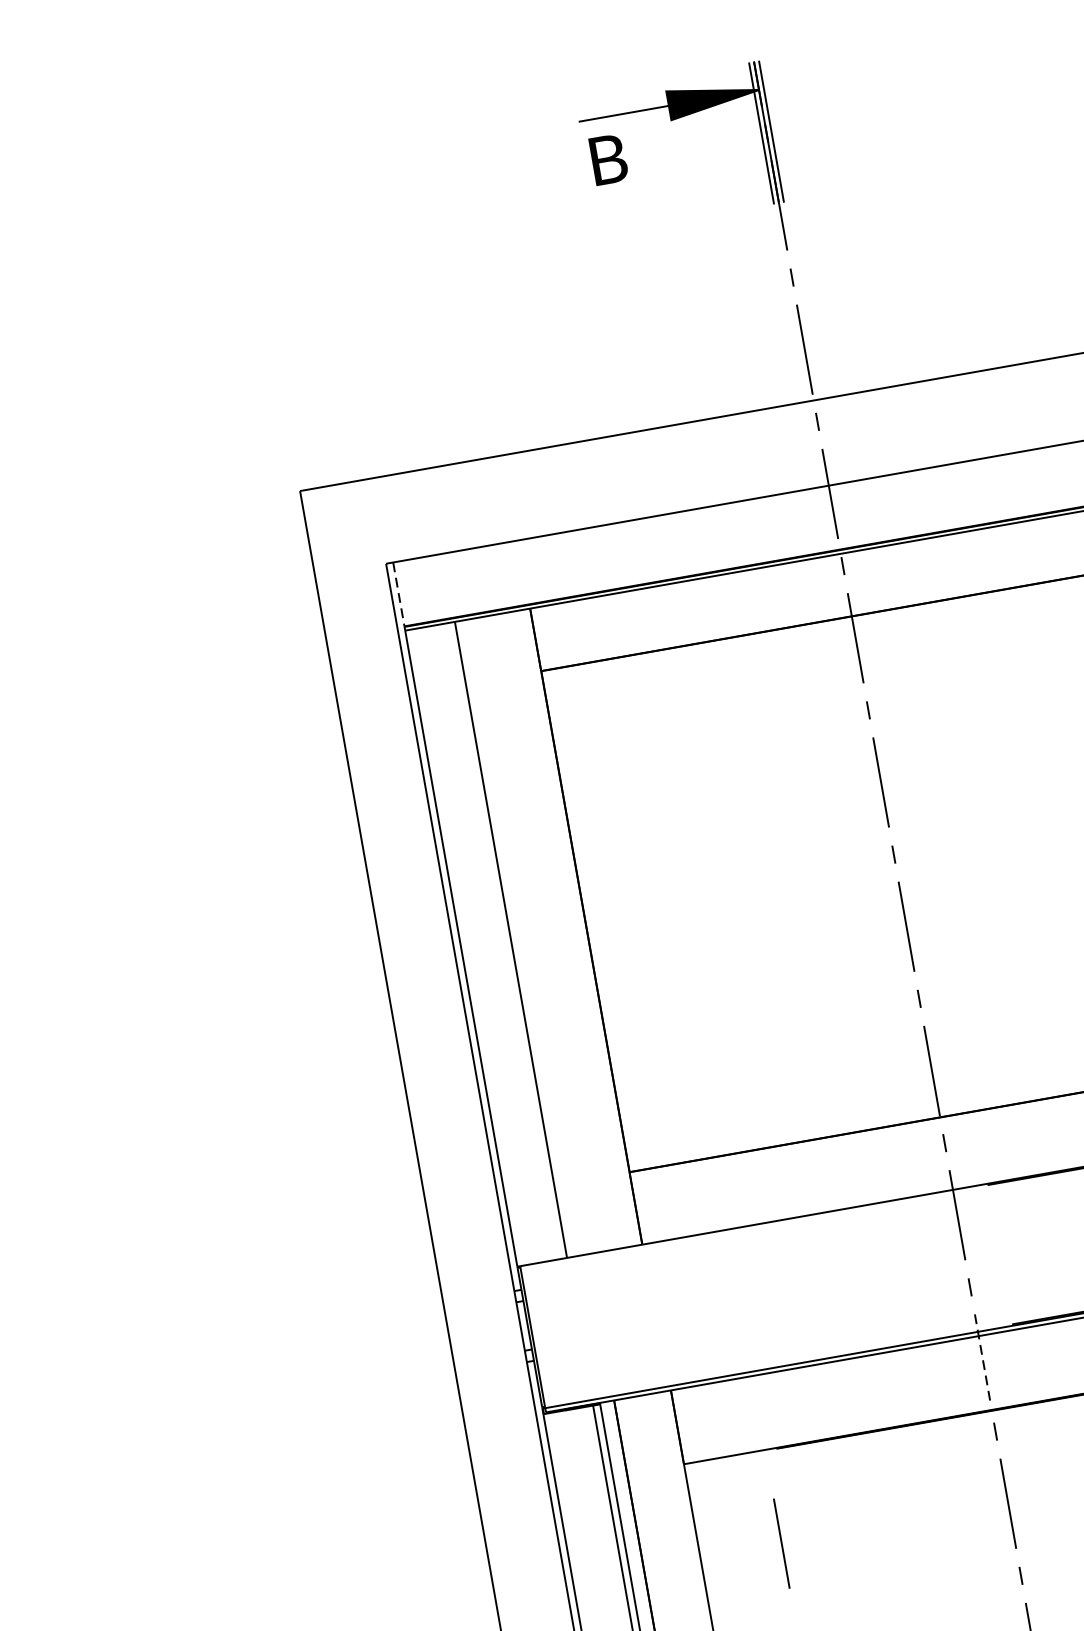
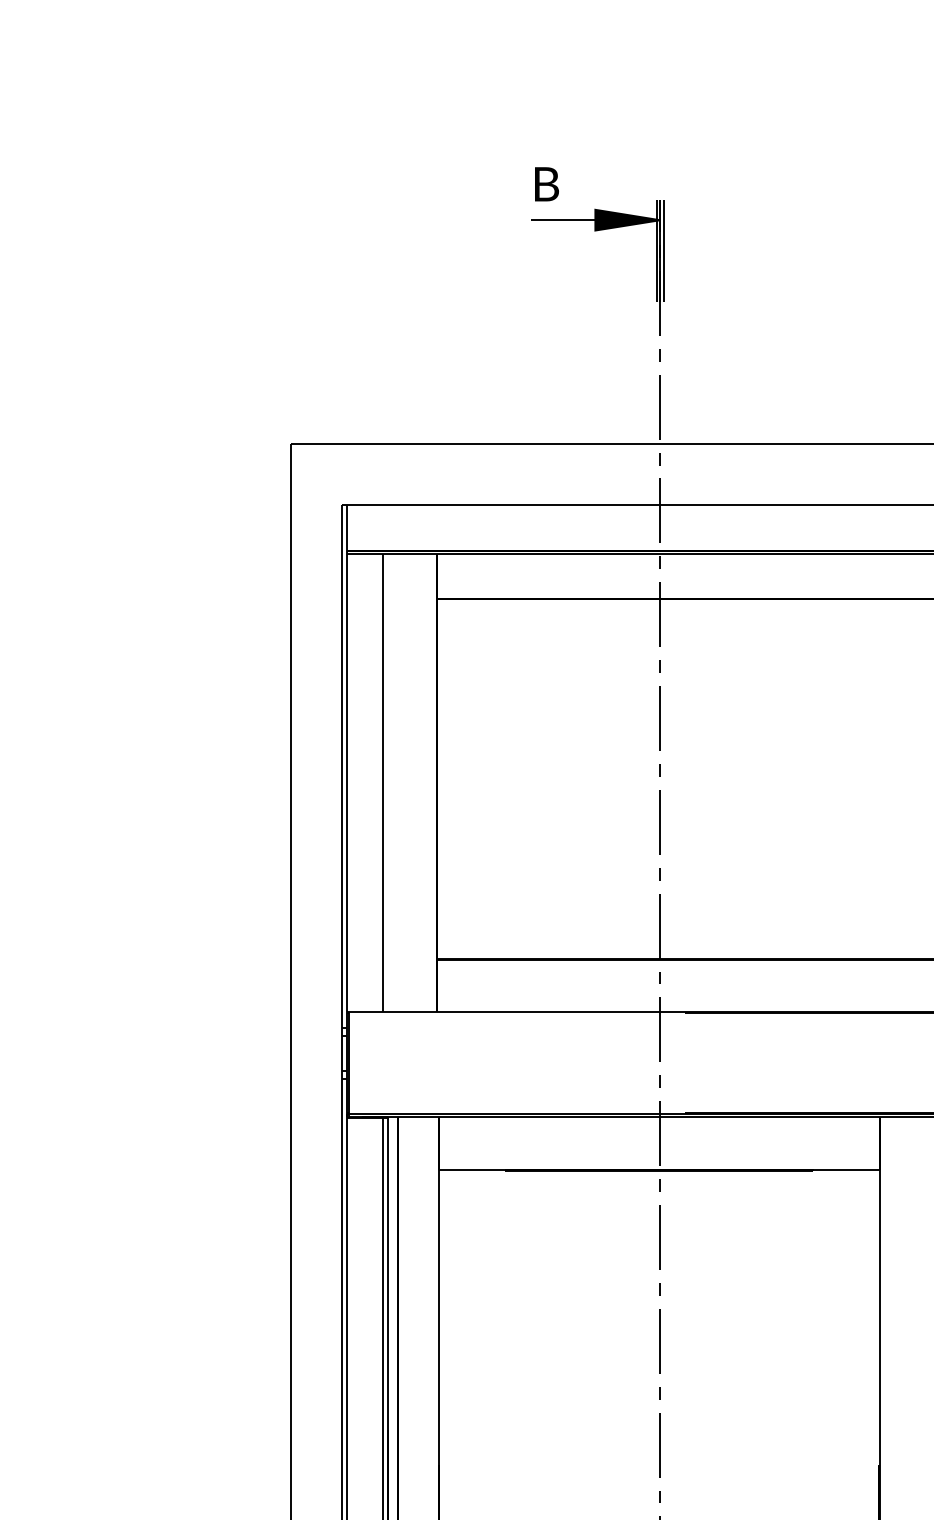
text: (608, 159) -> (546, 184), moved
line: (398, 593) -> (346, 527), dashed -> solid
line: (983, 1360) -> (660, 1134), dashed -> solid
line: (780, 1543) -> (496, 1237), removed

